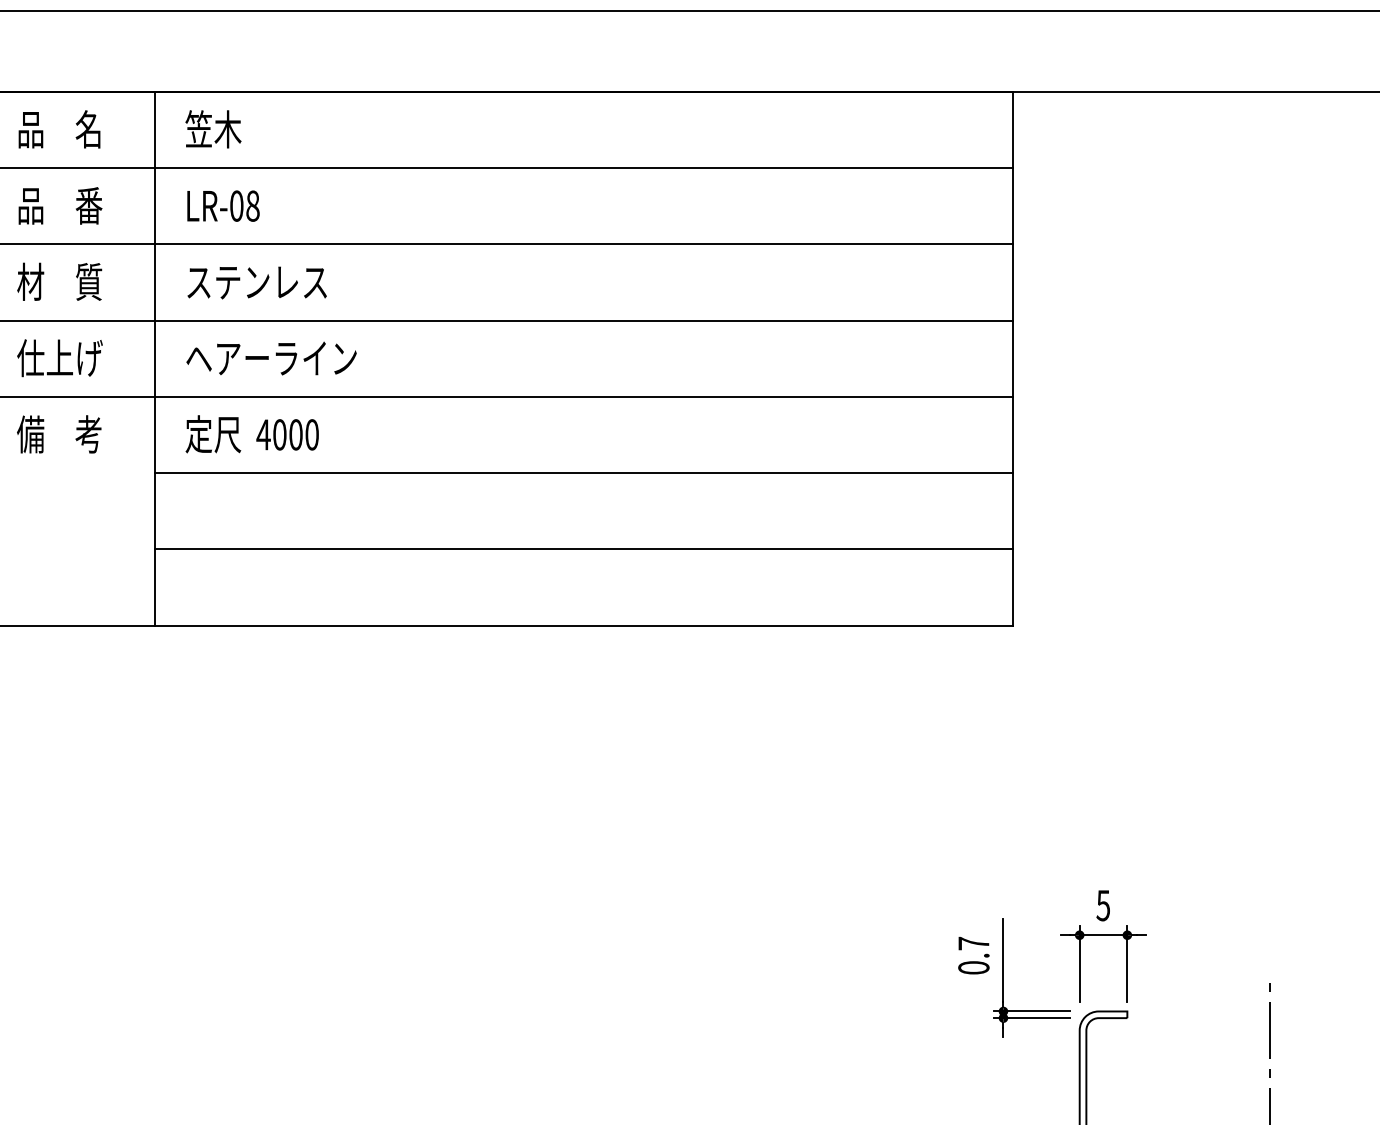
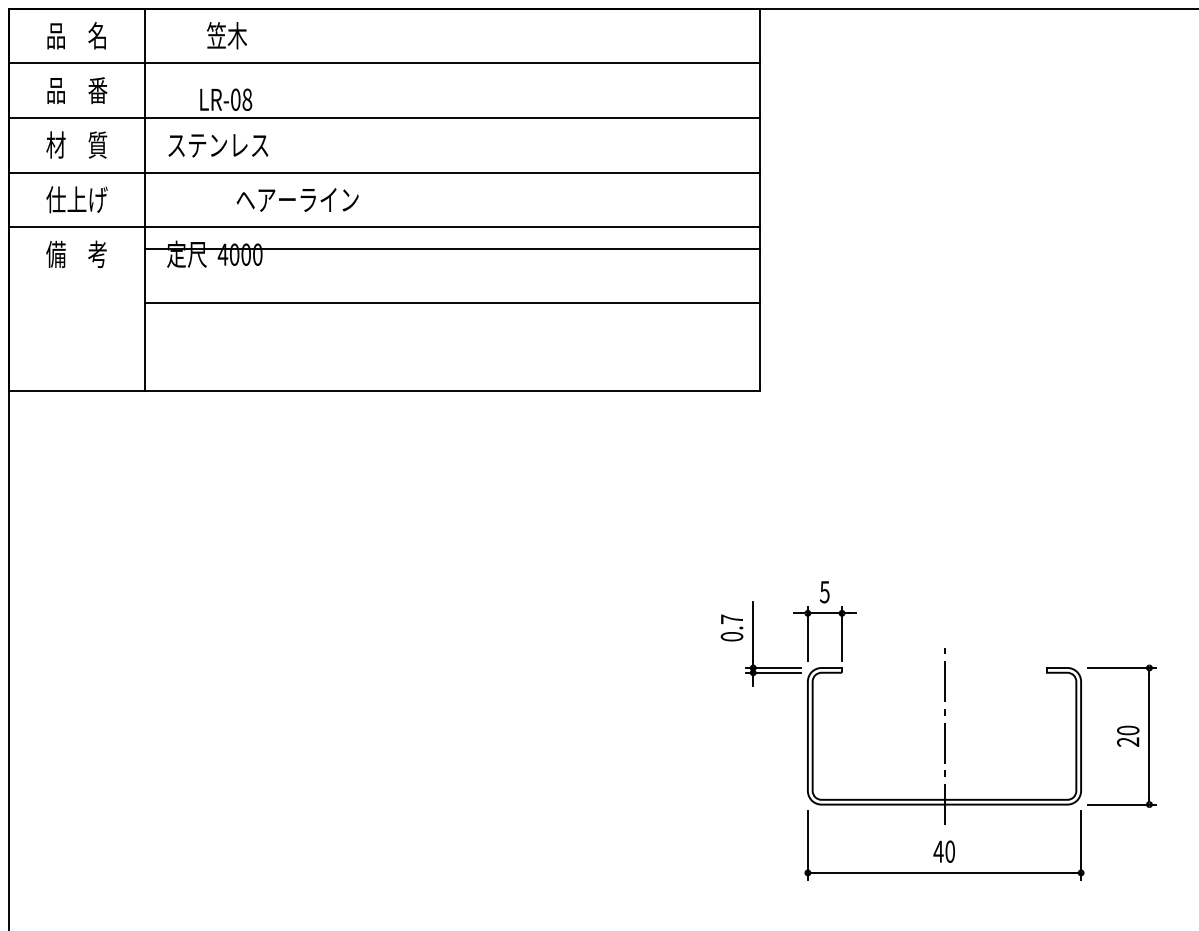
text: (212, 129) -> (226, 35), moved
text: (223, 205) -> (226, 99), moved
text: (271, 357) -> (297, 199), moved
line: (583, 473) -> (452, 249), moved
line: (583, 548) -> (452, 302), moved

